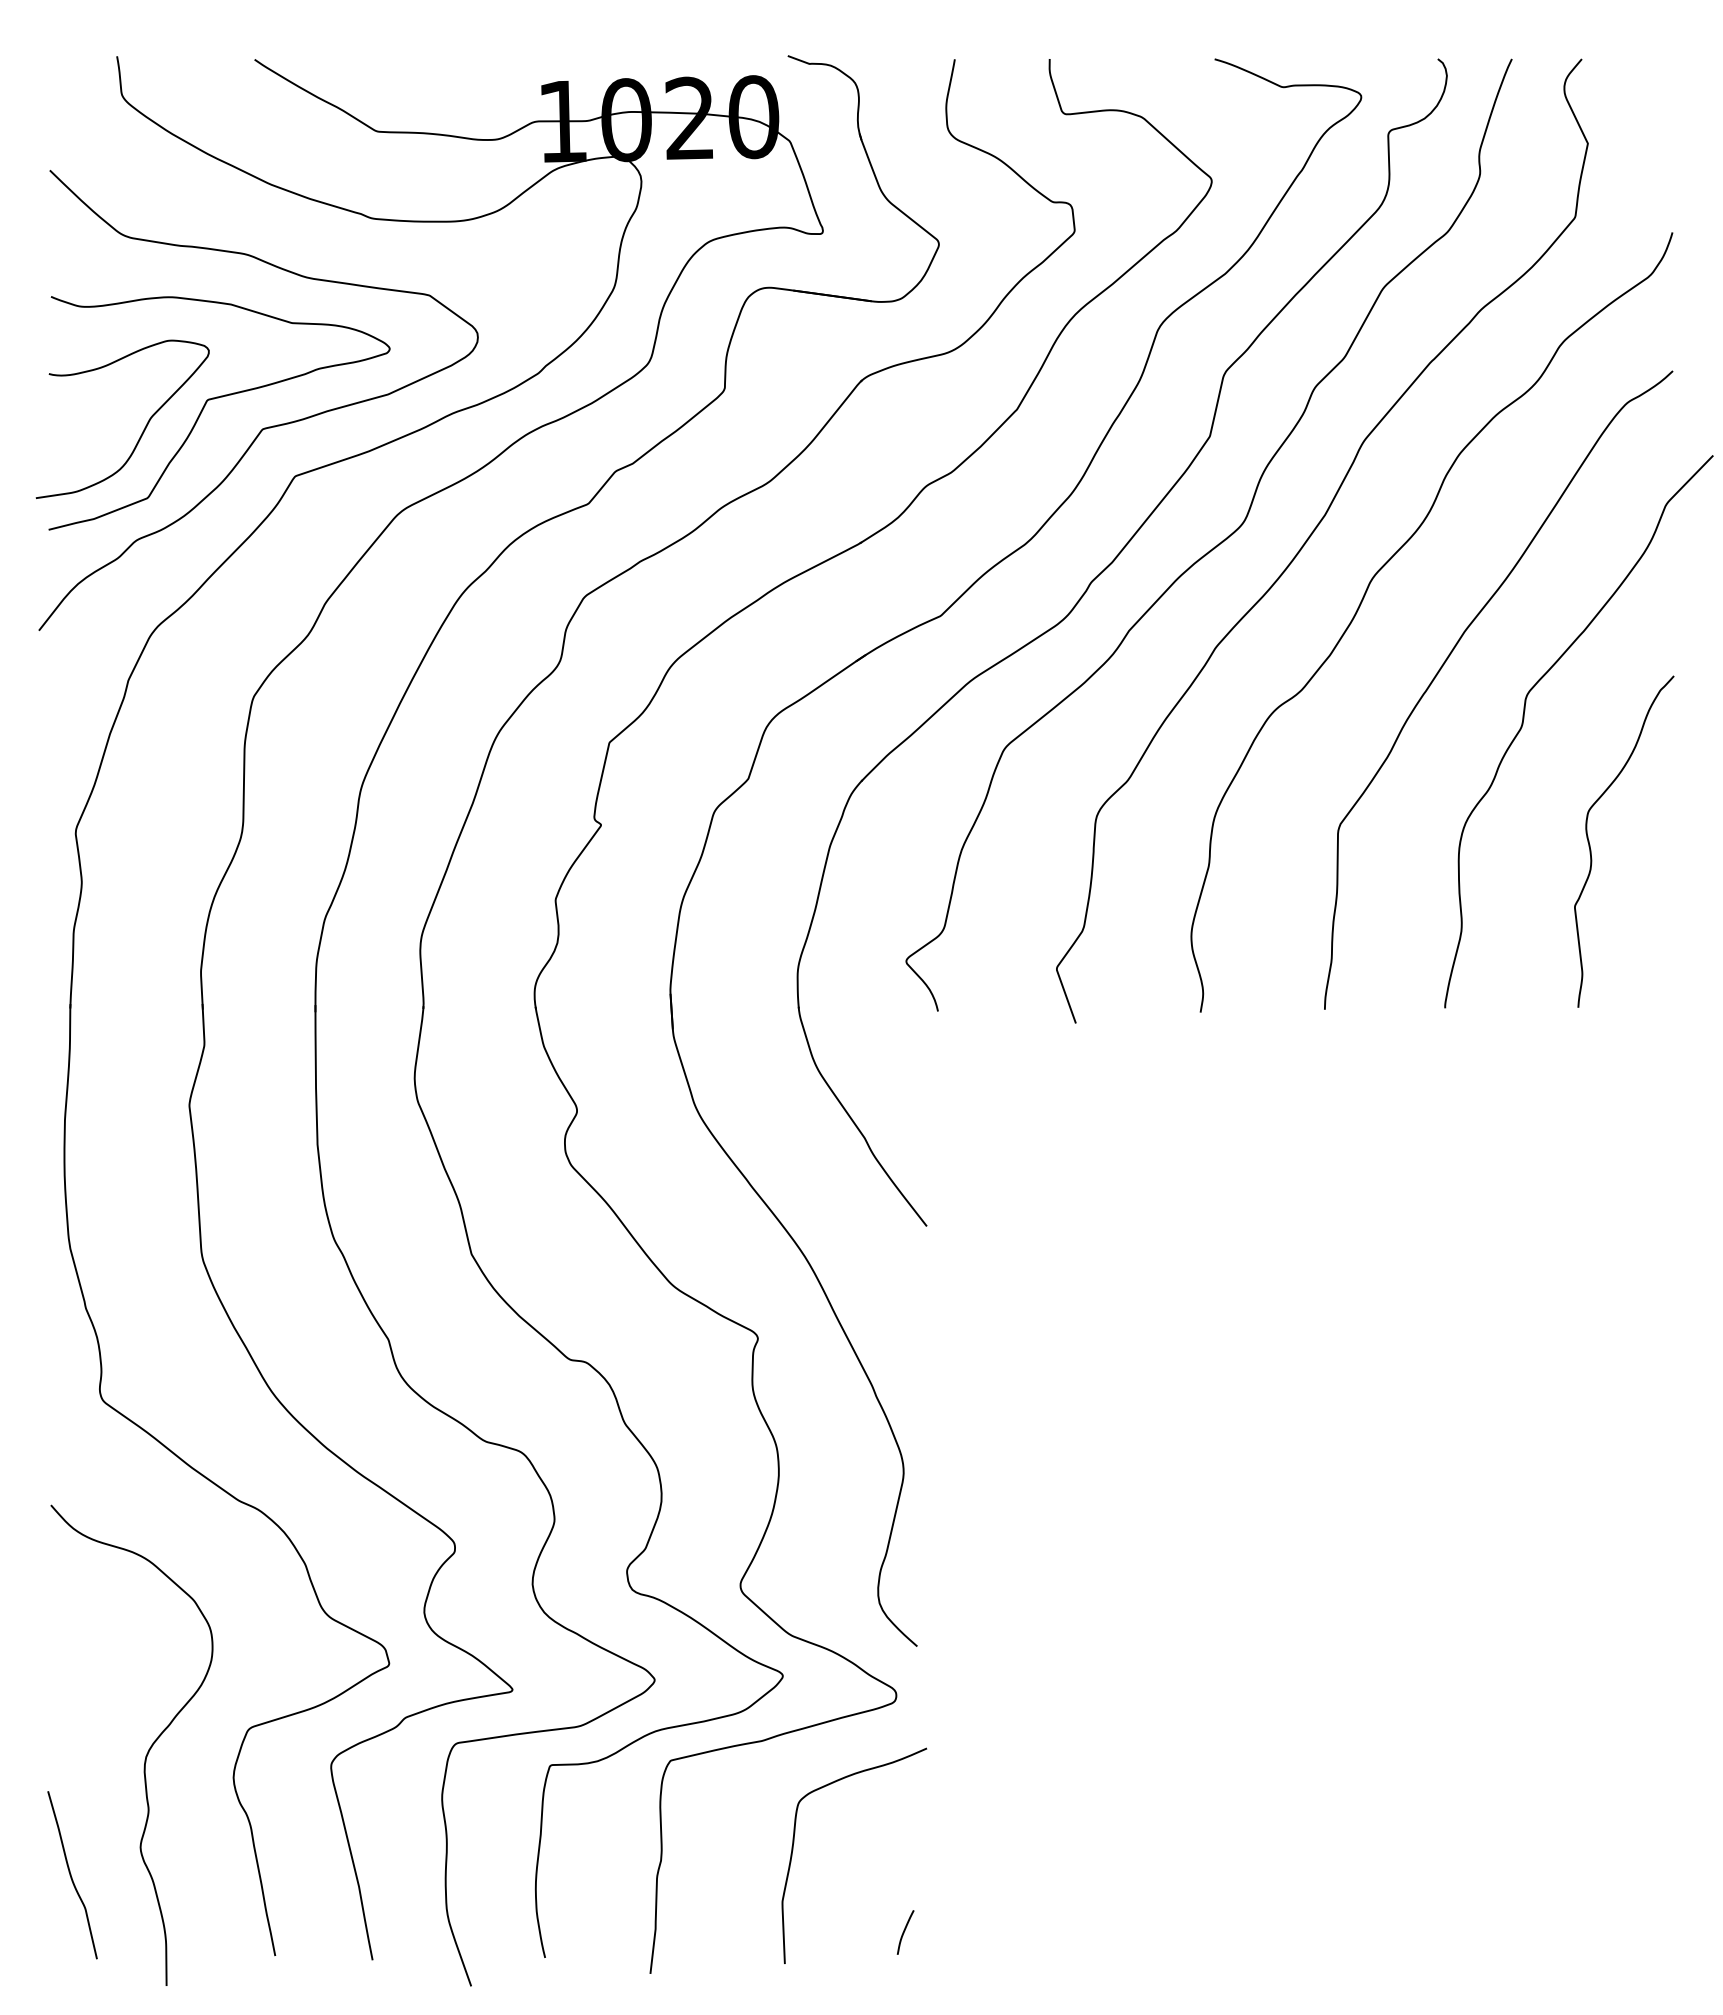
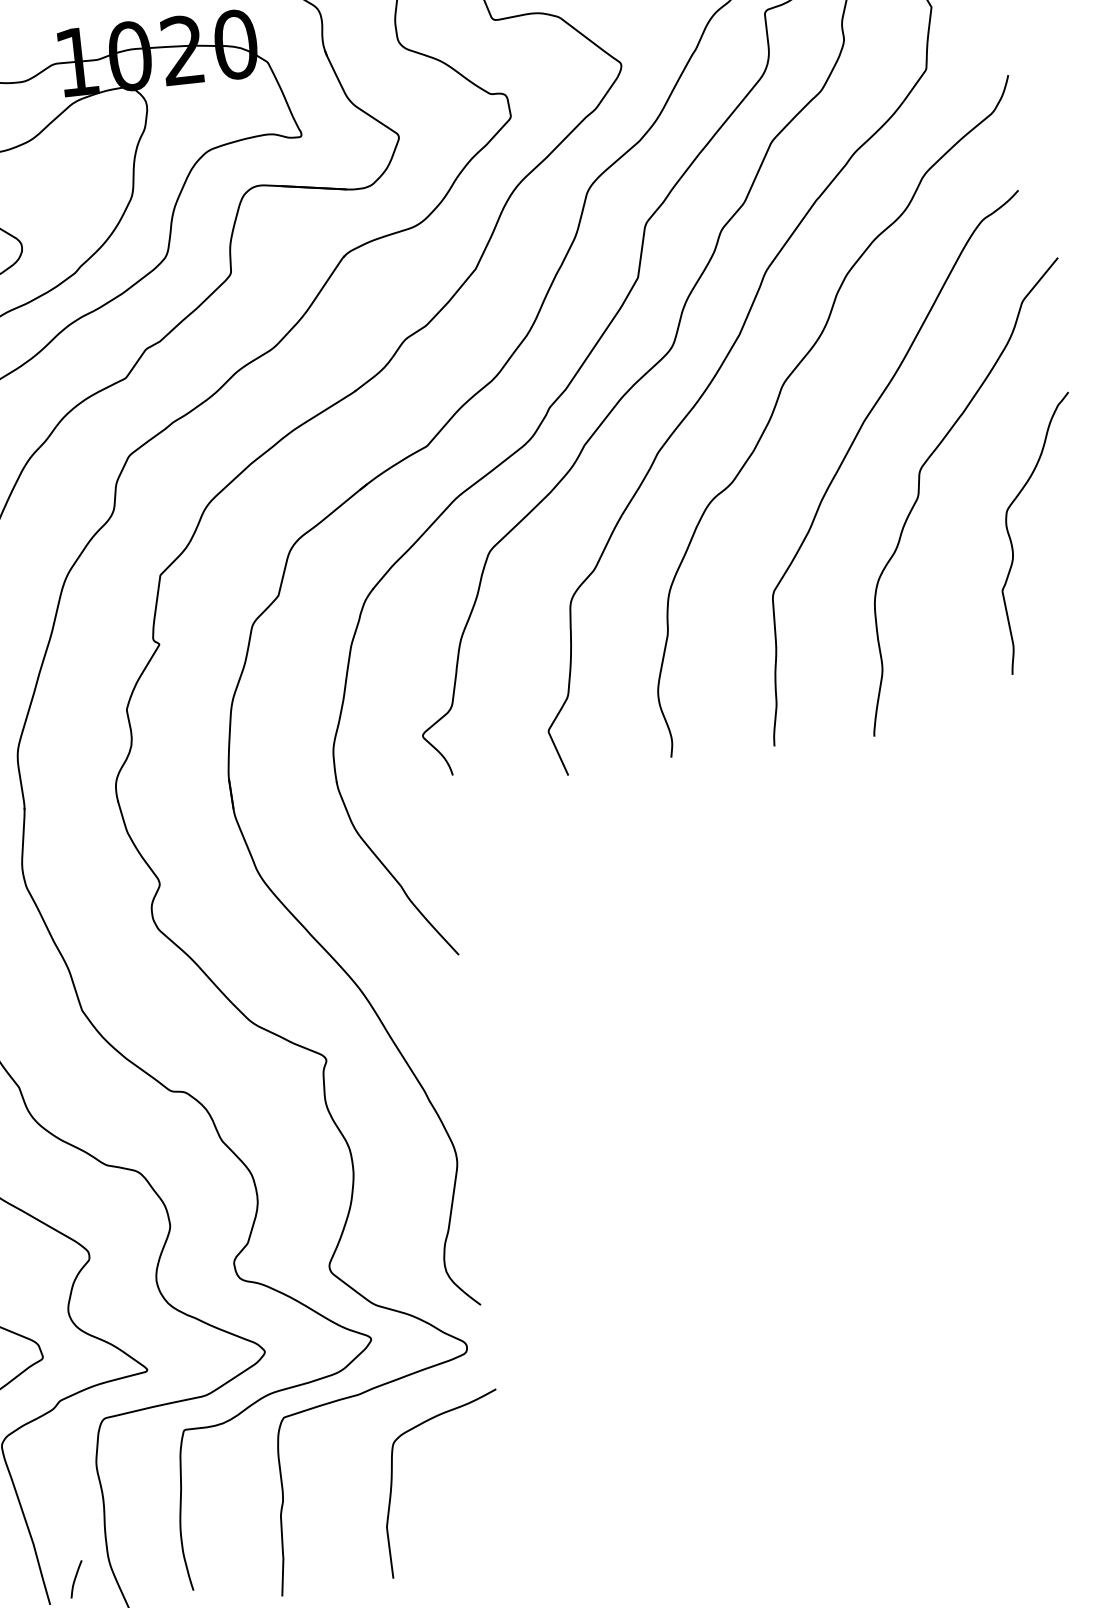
curve: (1591, 849) -> (1012, 542), moved
curve: (905, 1931) -> (76, 1578), moved

